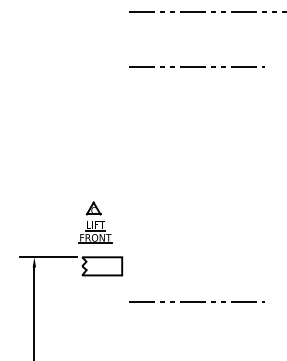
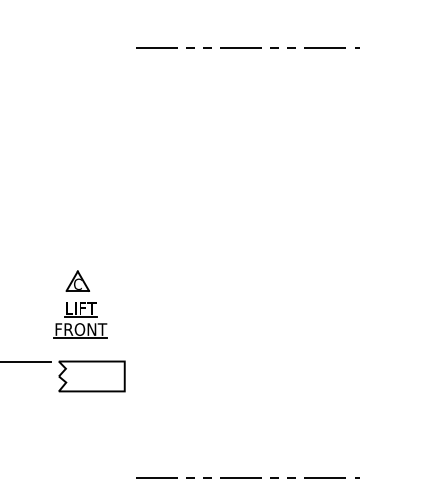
line: (196, 301) -> (247, 477), moved

